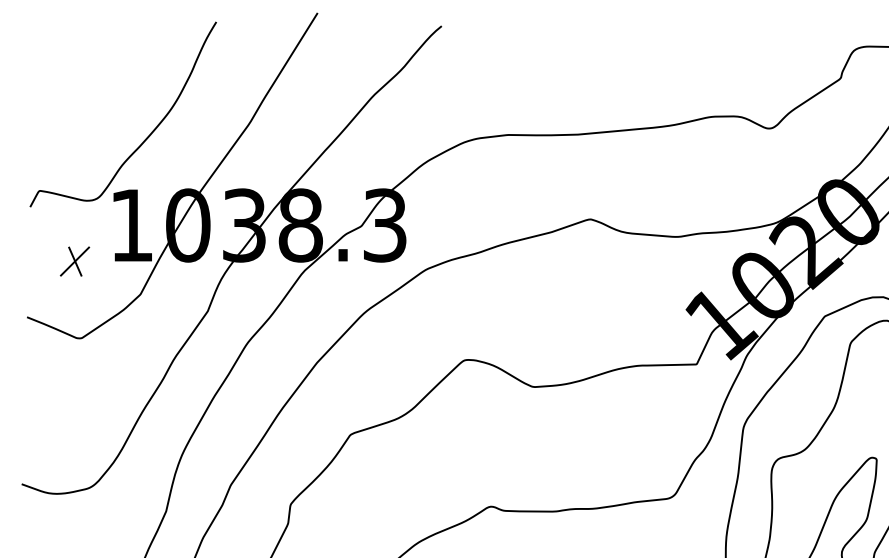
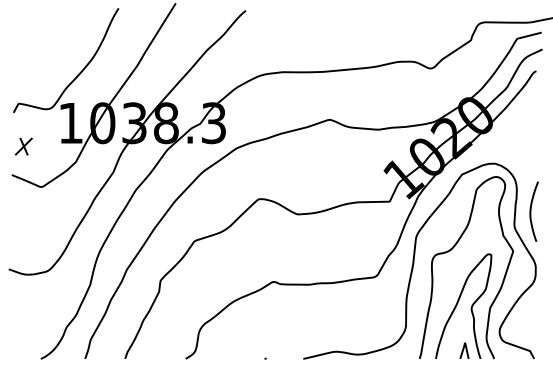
part: (74, 261) -> (23, 146), moved

